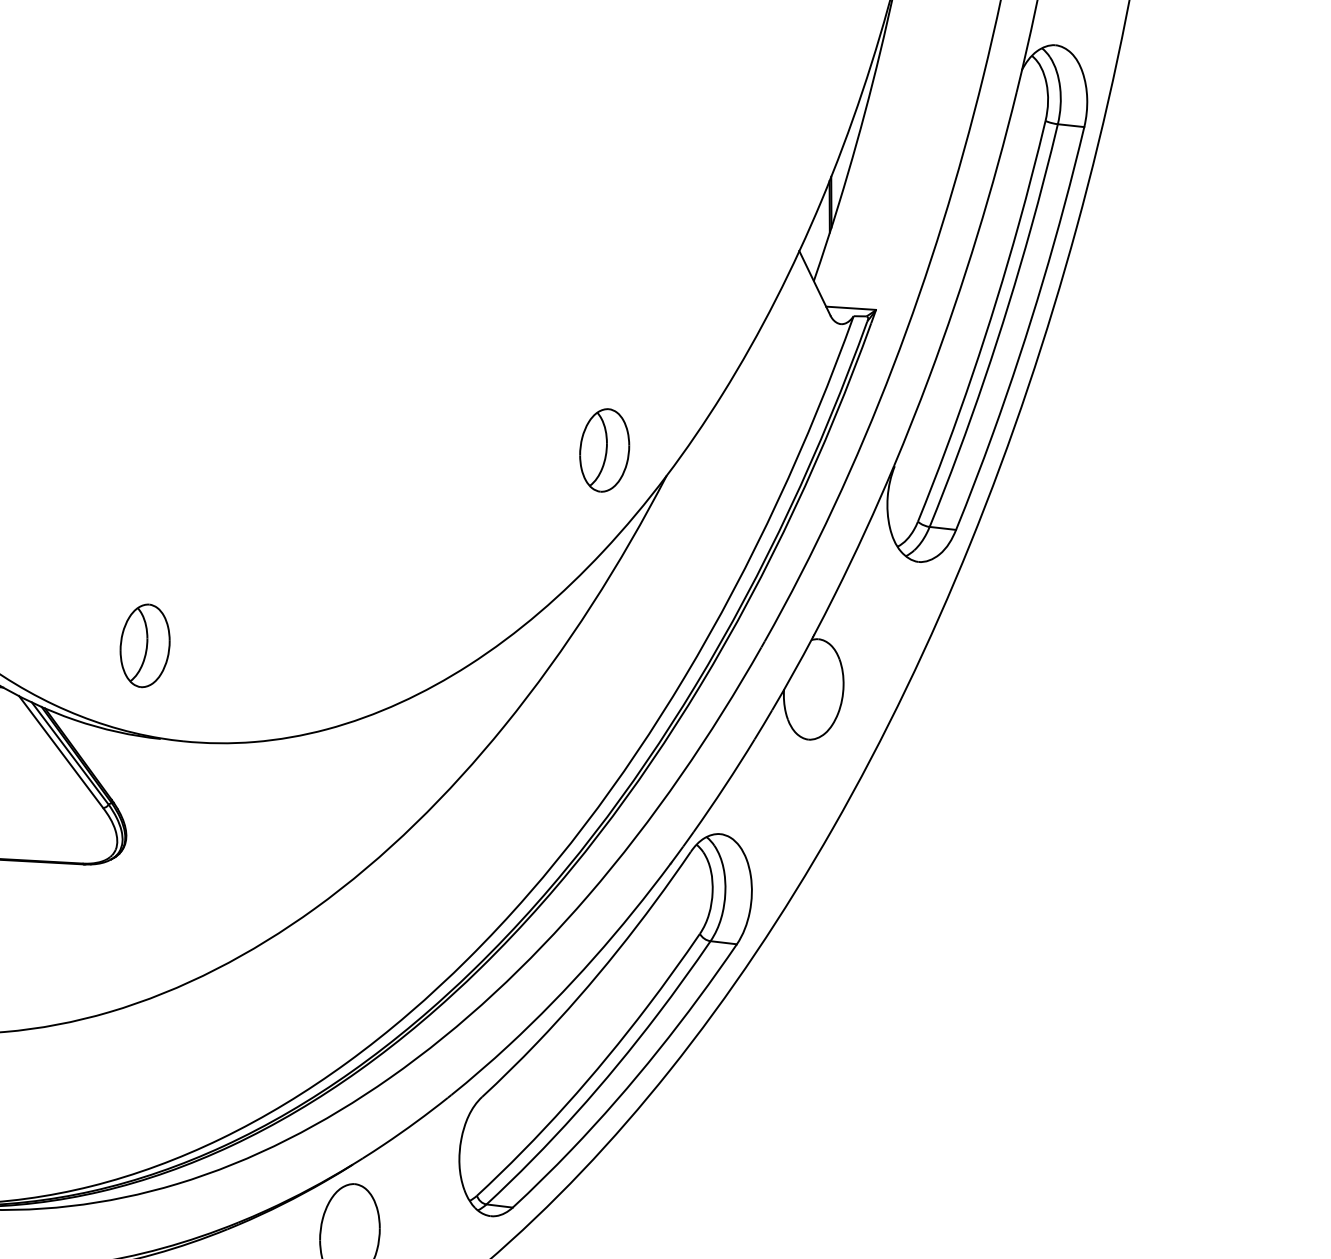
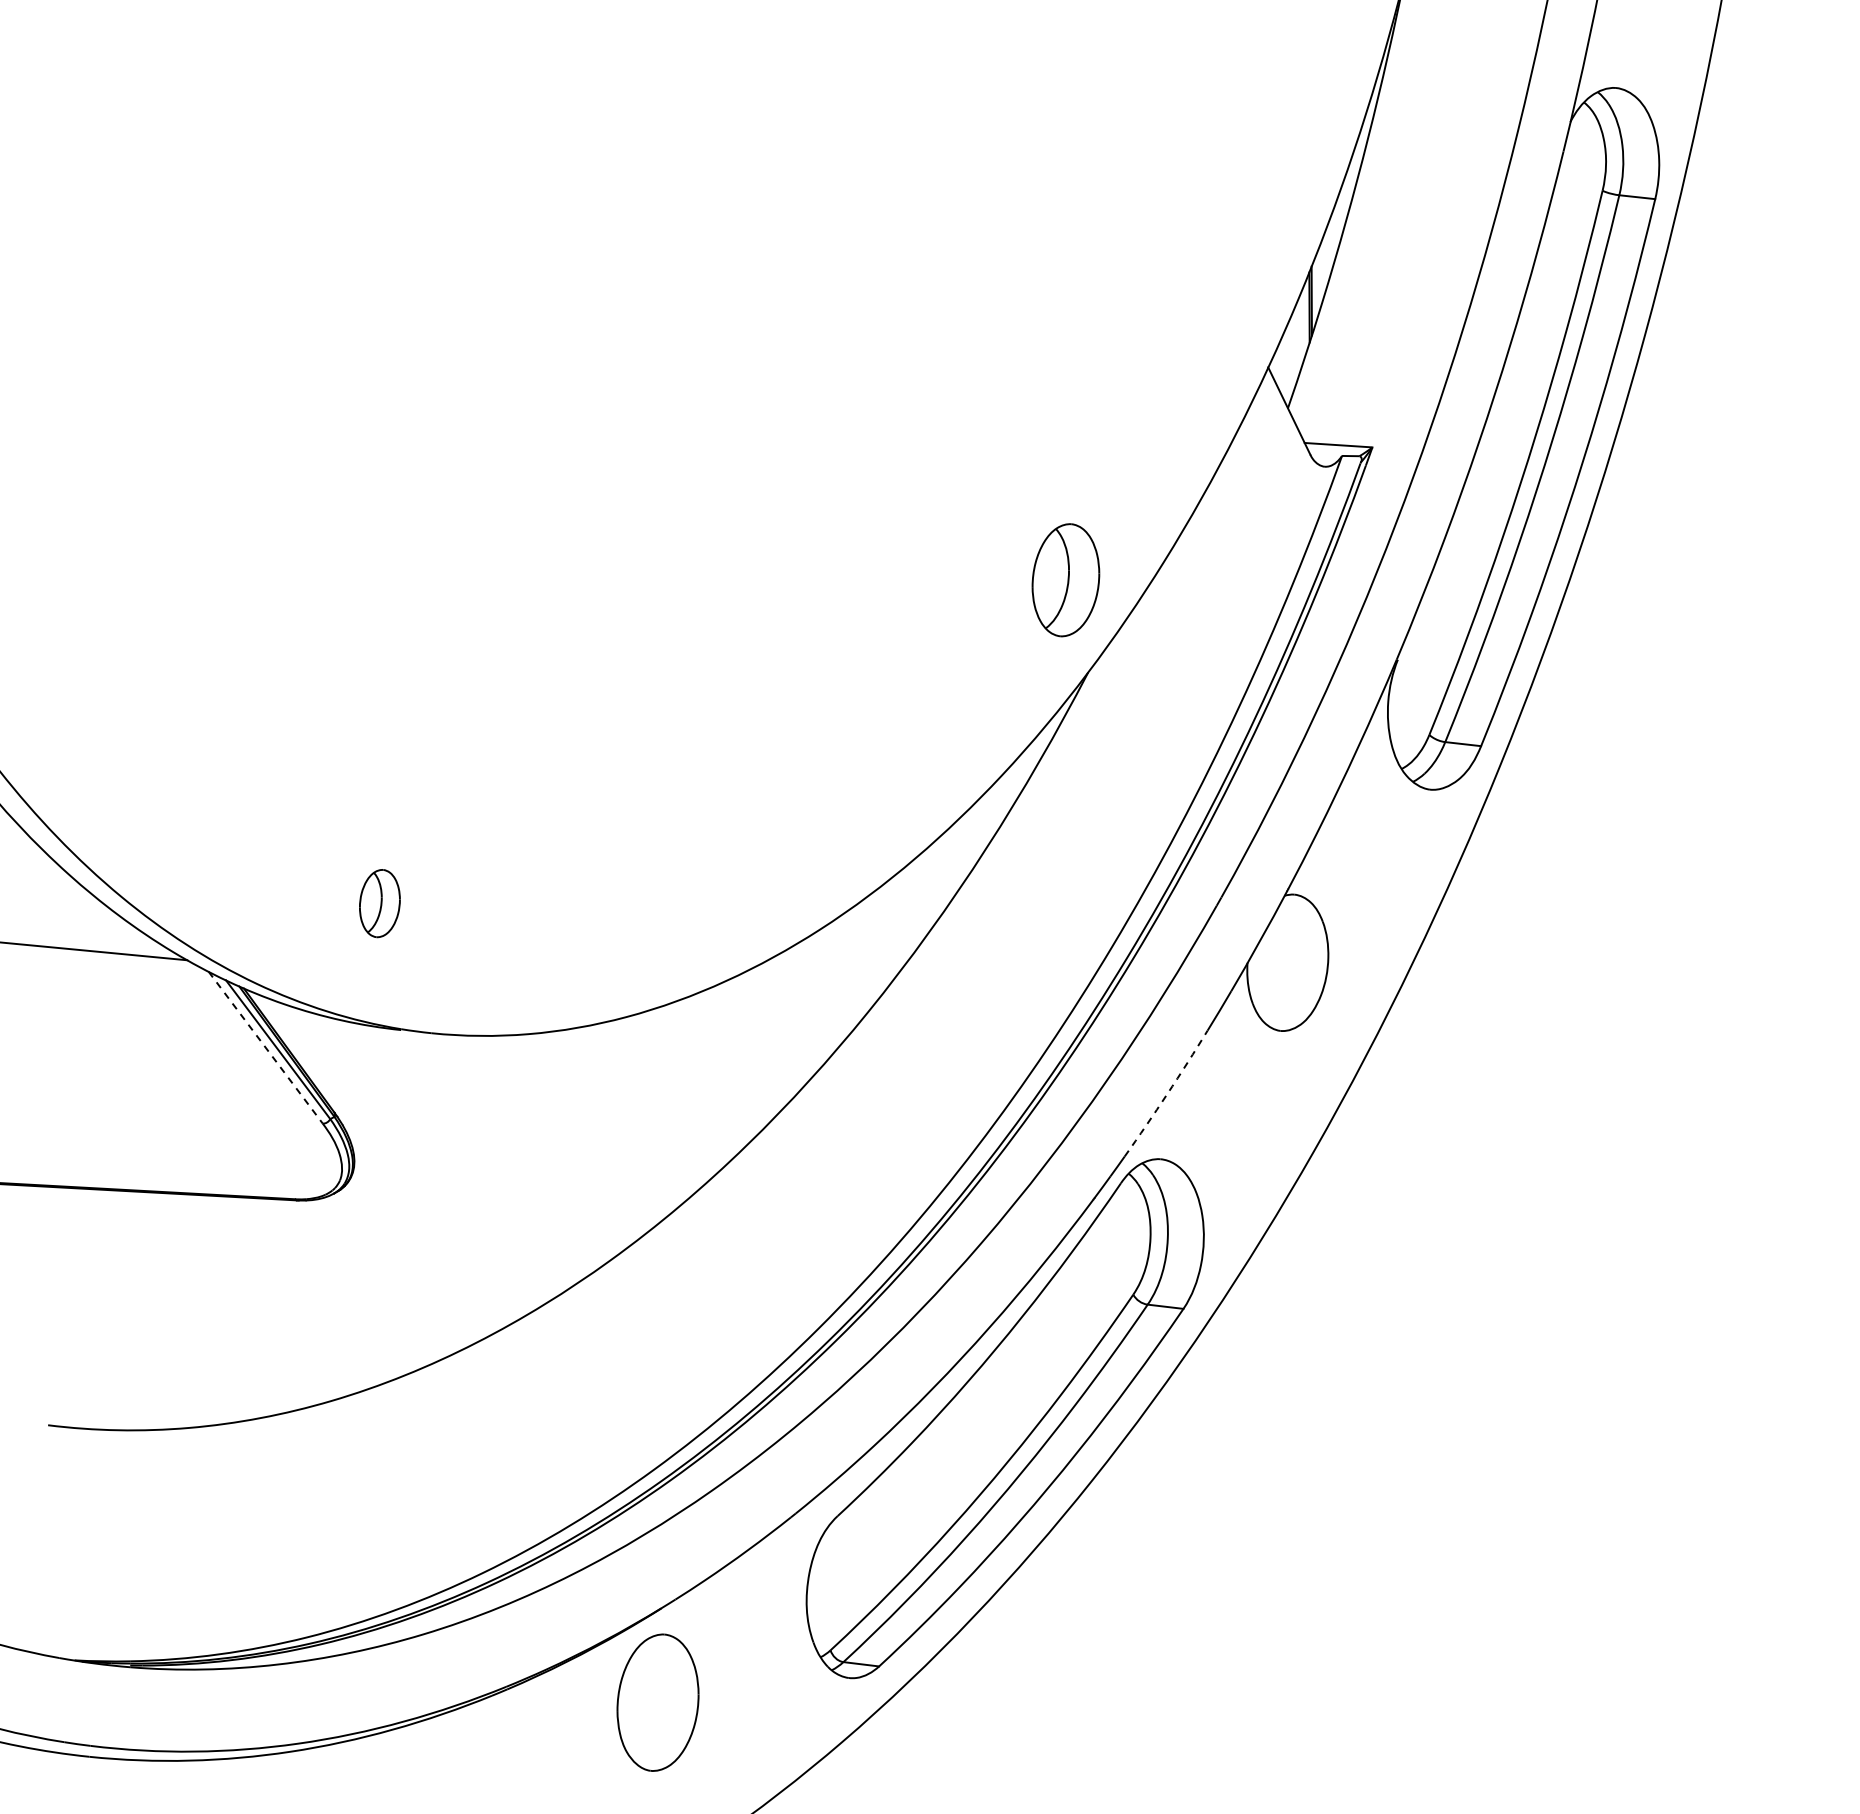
part: (604, 450) -> (1065, 580), moved
part: (144, 645) -> (379, 903), size x0.6
line: (60, 751) -> (265, 1047), solid -> dashed
arc: (725, 786) -> (1167, 1094), solid -> dashed

